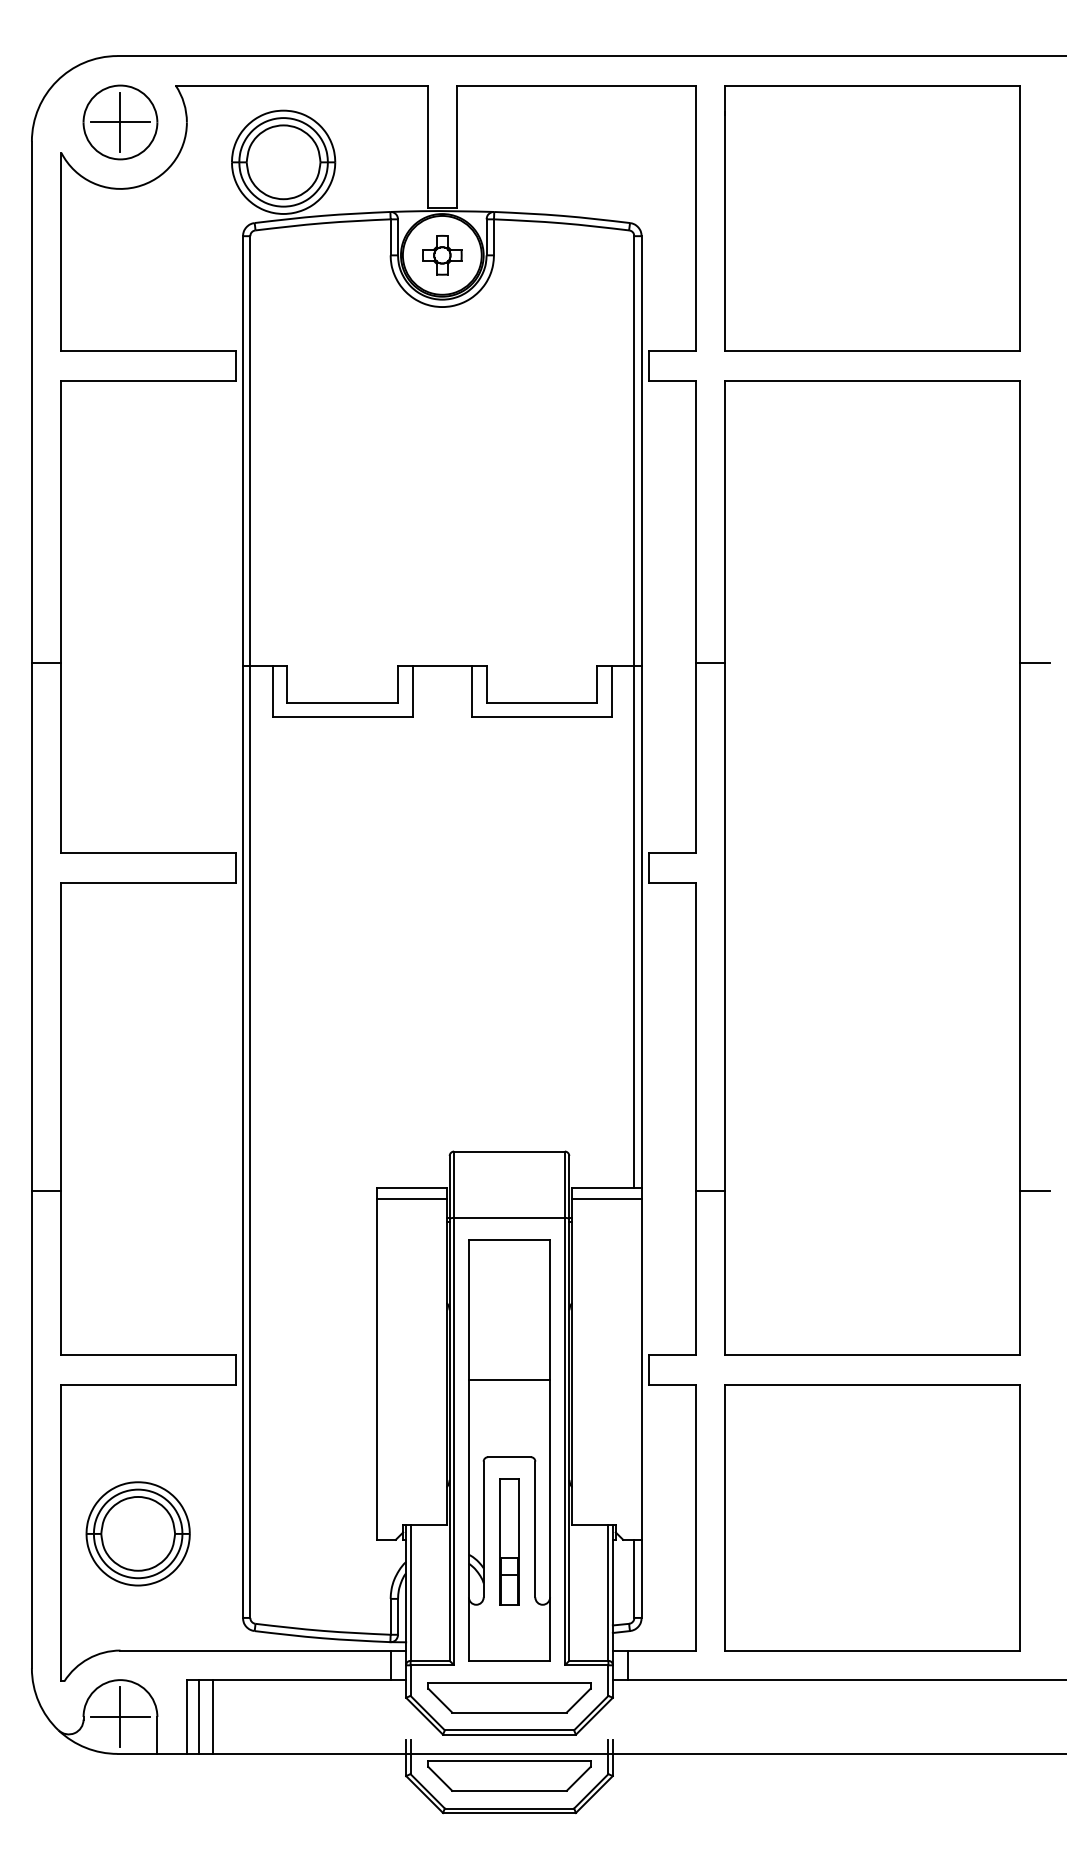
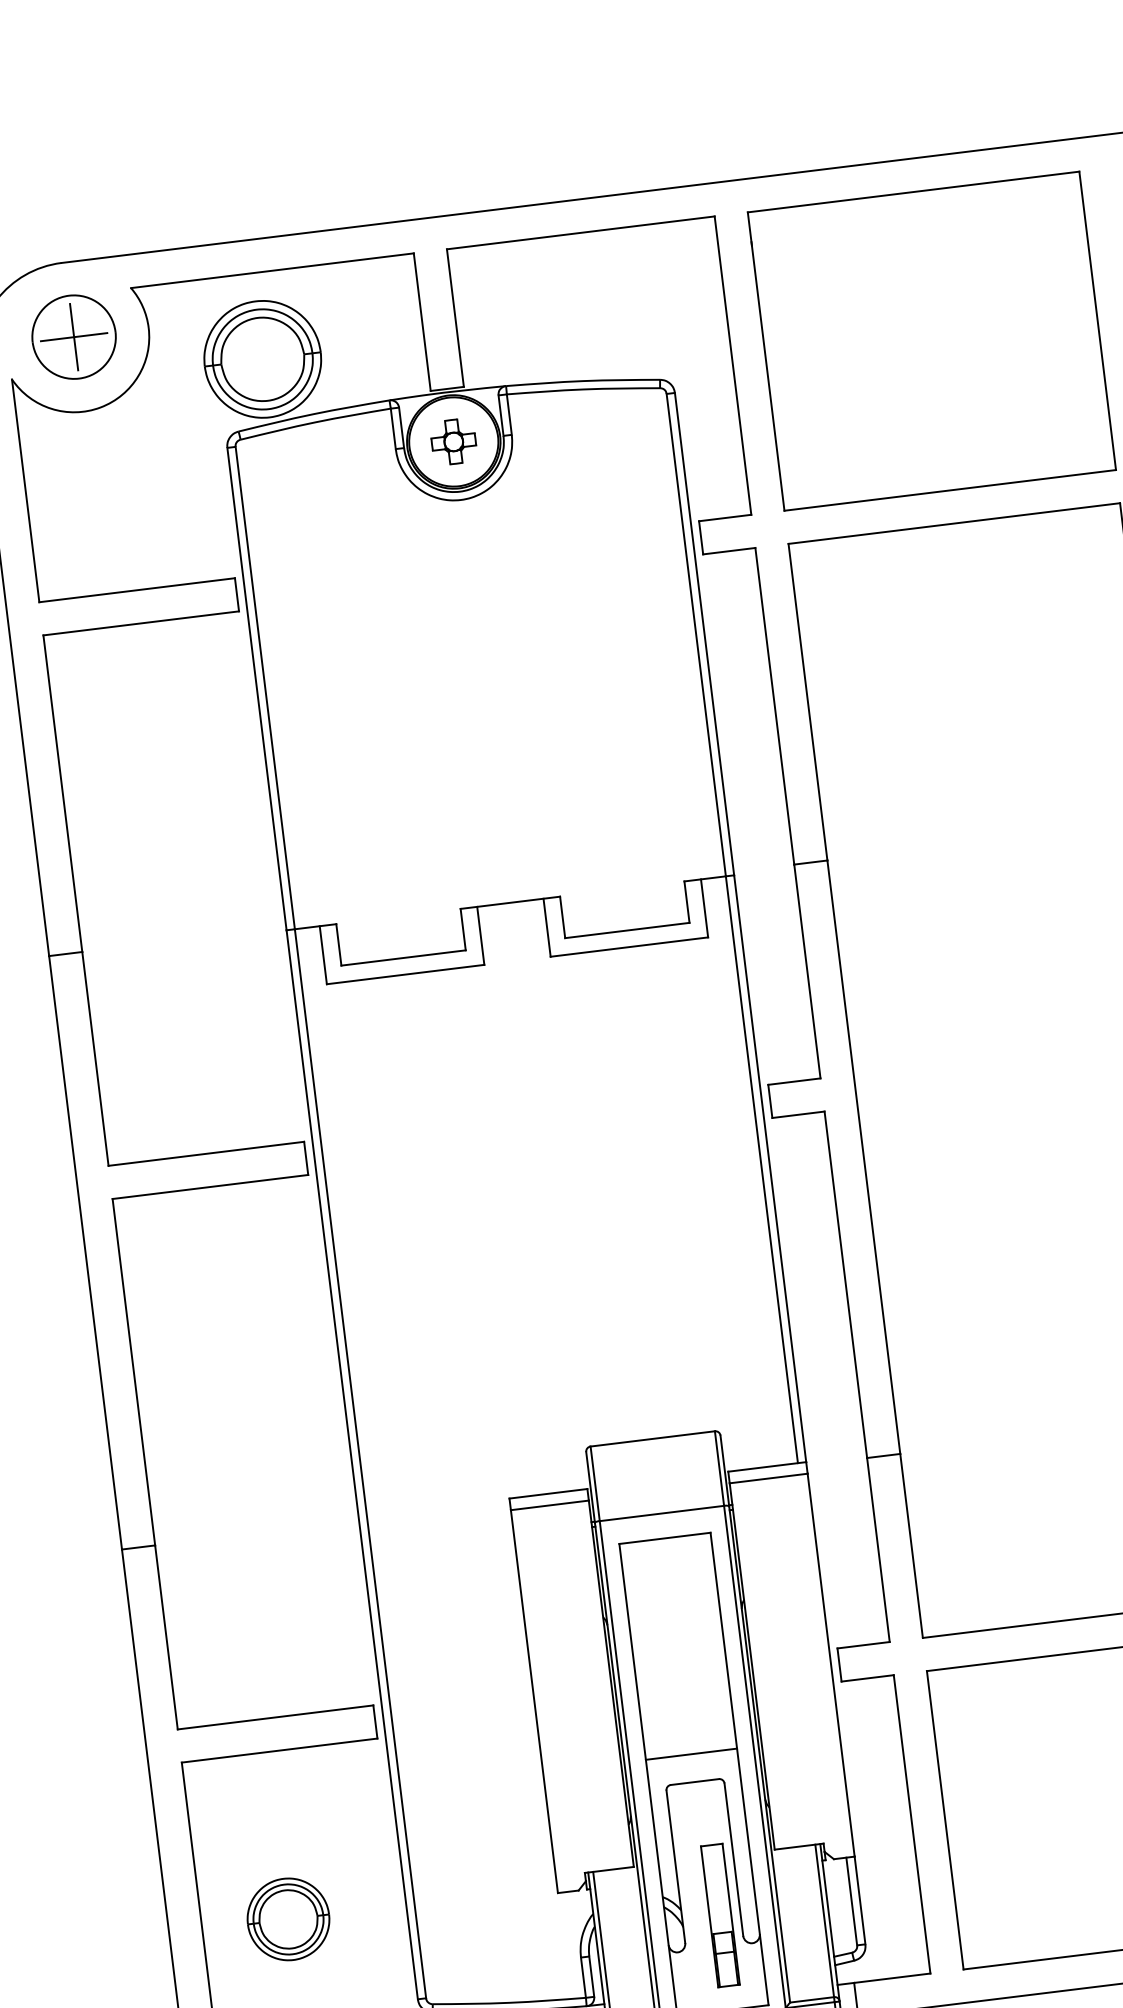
line: (509, 1380) -> (691, 1754), moved
part: (137, 1533) -> (287, 1919), size x0.7
part: (509, 1541) -> (720, 1914), moved

